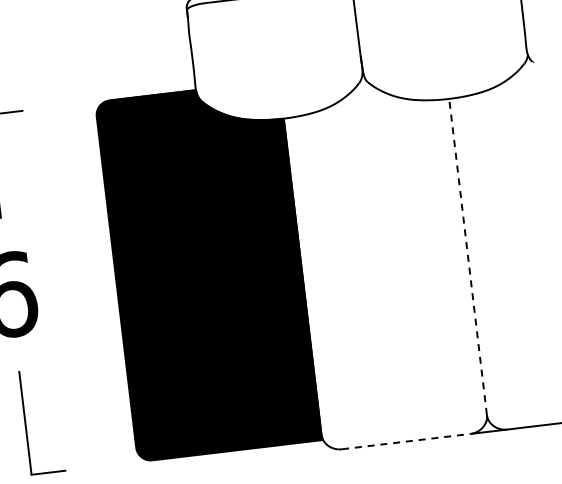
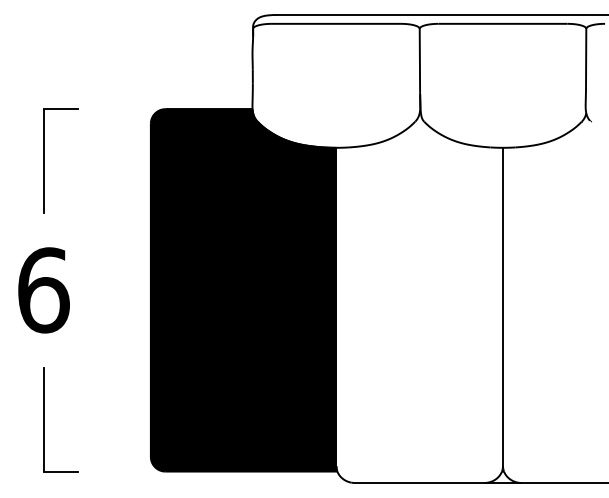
line: (467, 256) -> (502, 306), dashed -> solid
line: (406, 442) -> (419, 483), dashed -> solid

